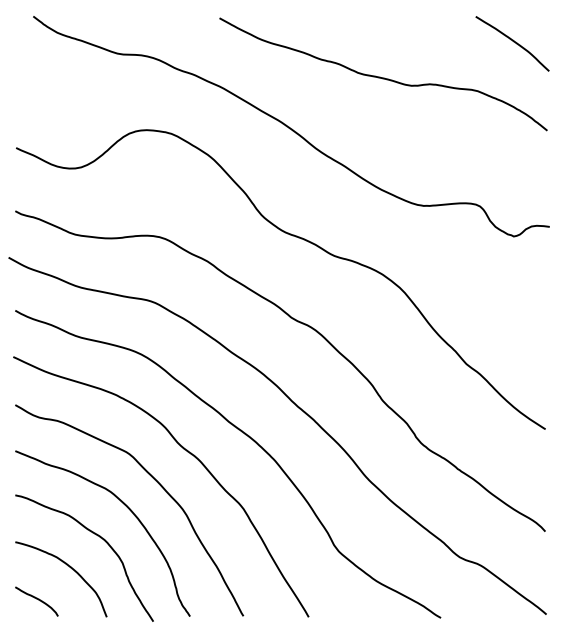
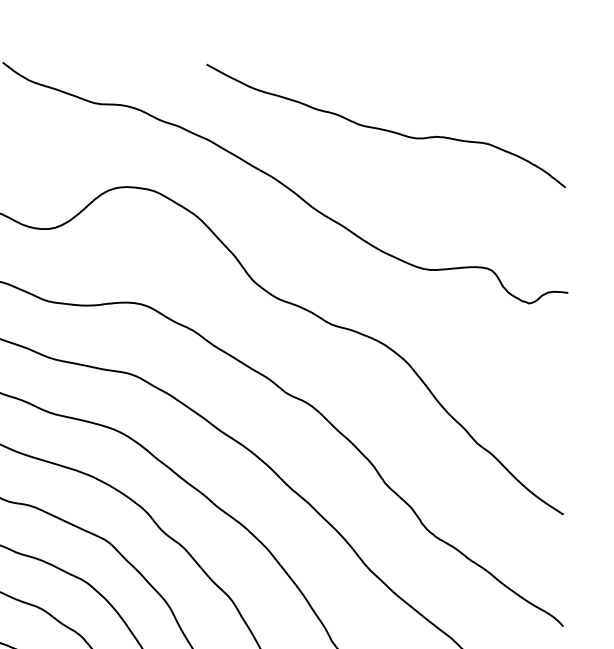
curve: (513, 42) -> (528, 91), removed

